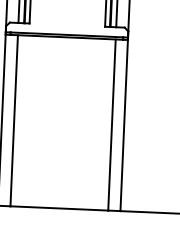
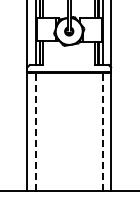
line: (13, 121) -> (35, 132), solid -> dashed
line: (111, 125) -> (102, 132), solid -> dashed

